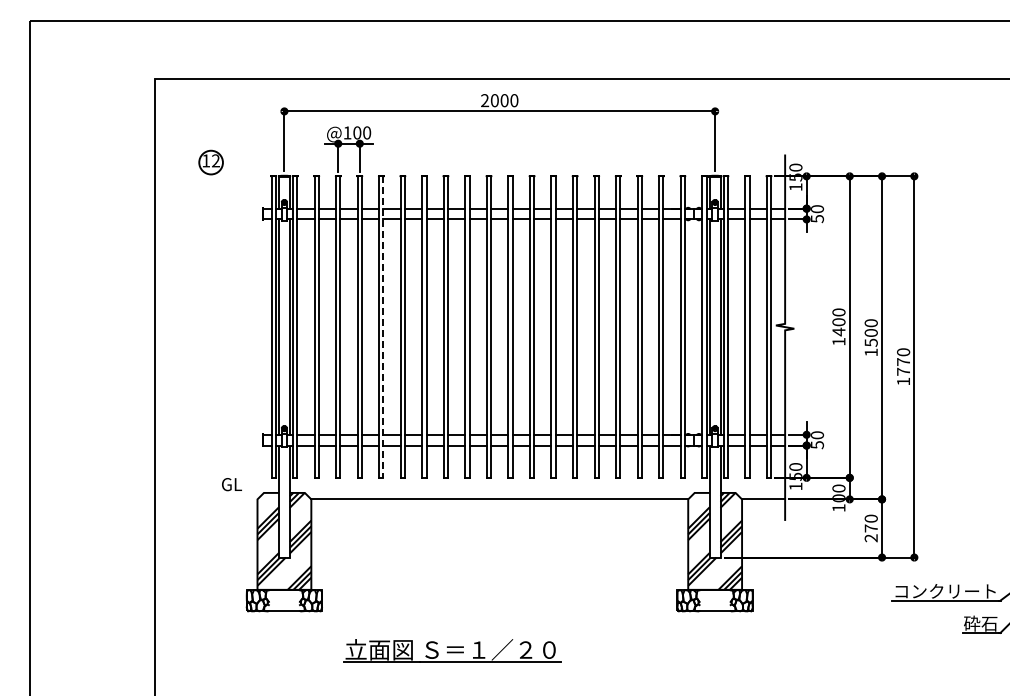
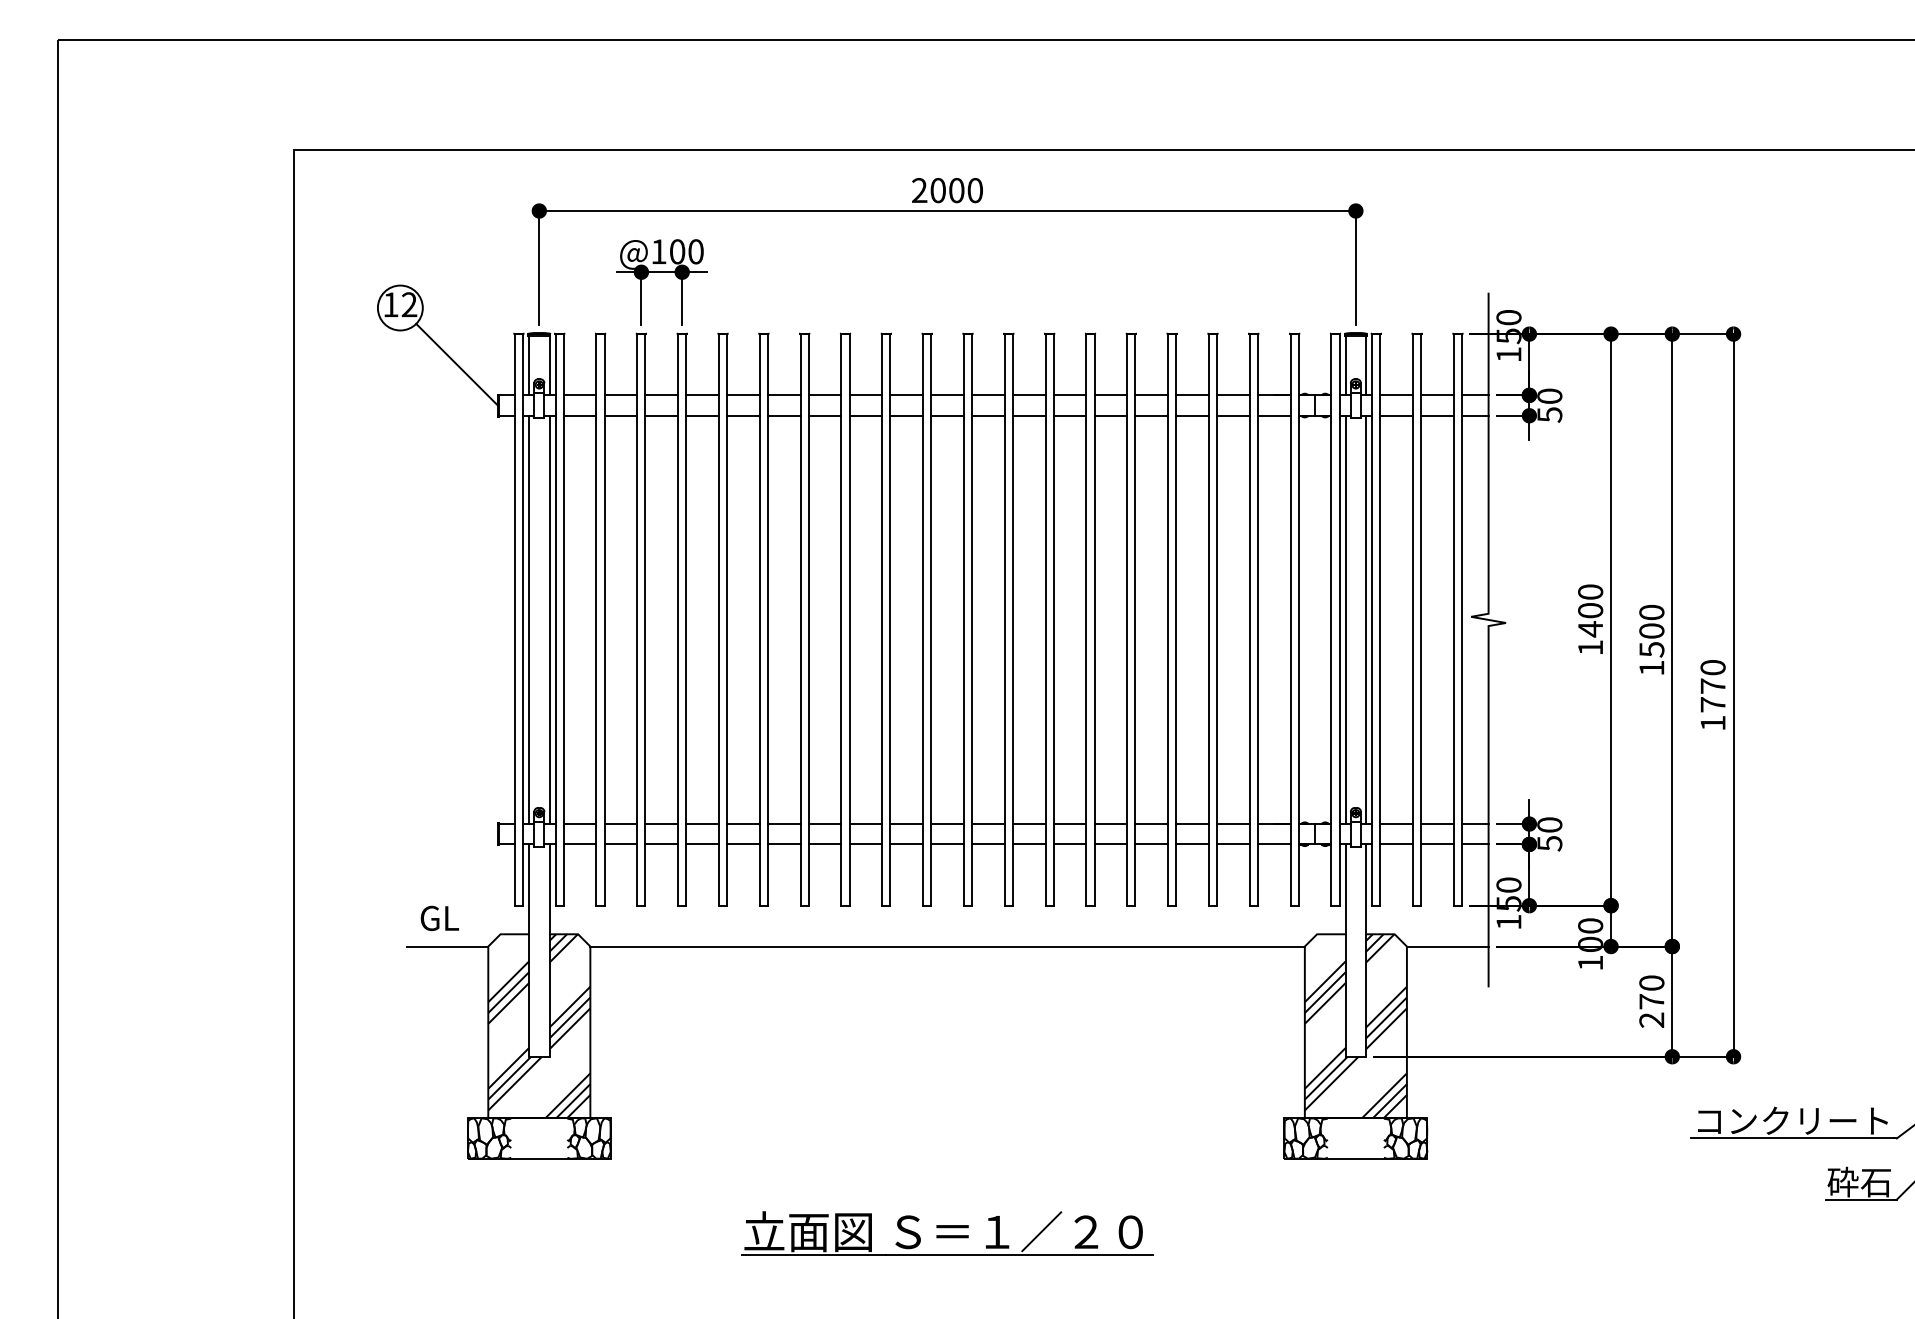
line: (240, 192) -> (456, 364), added
line: (383, 327) -> (727, 620), dashed -> solid
line: (235, 499) -> (446, 946), added
part: (452, 650) -> (947, 1232), moved

